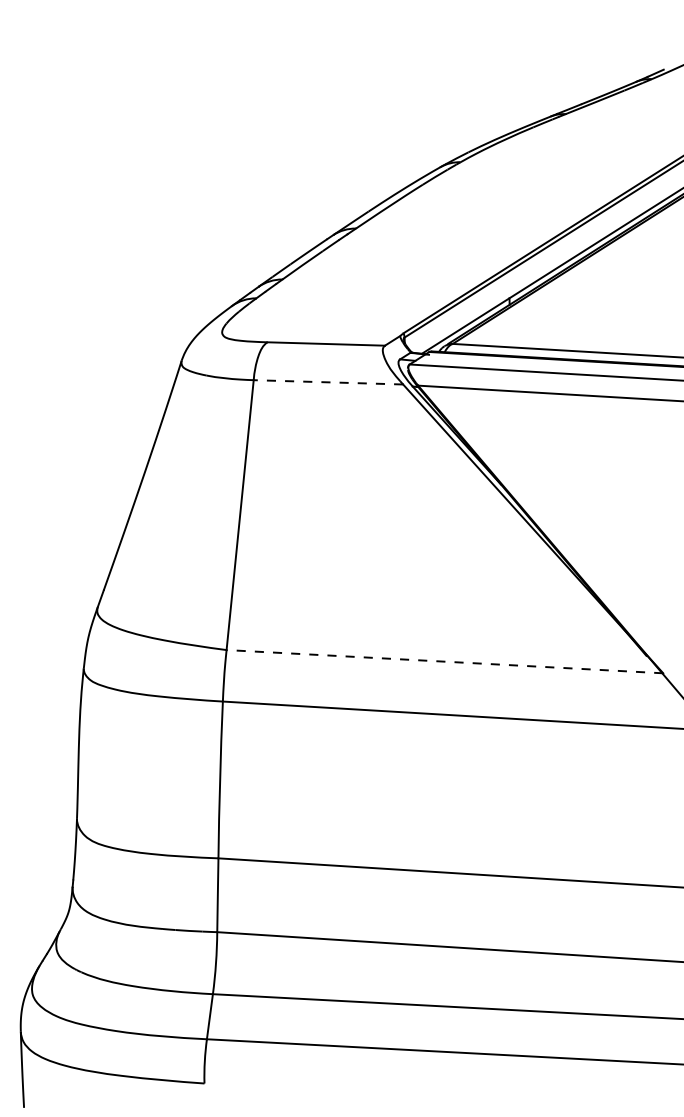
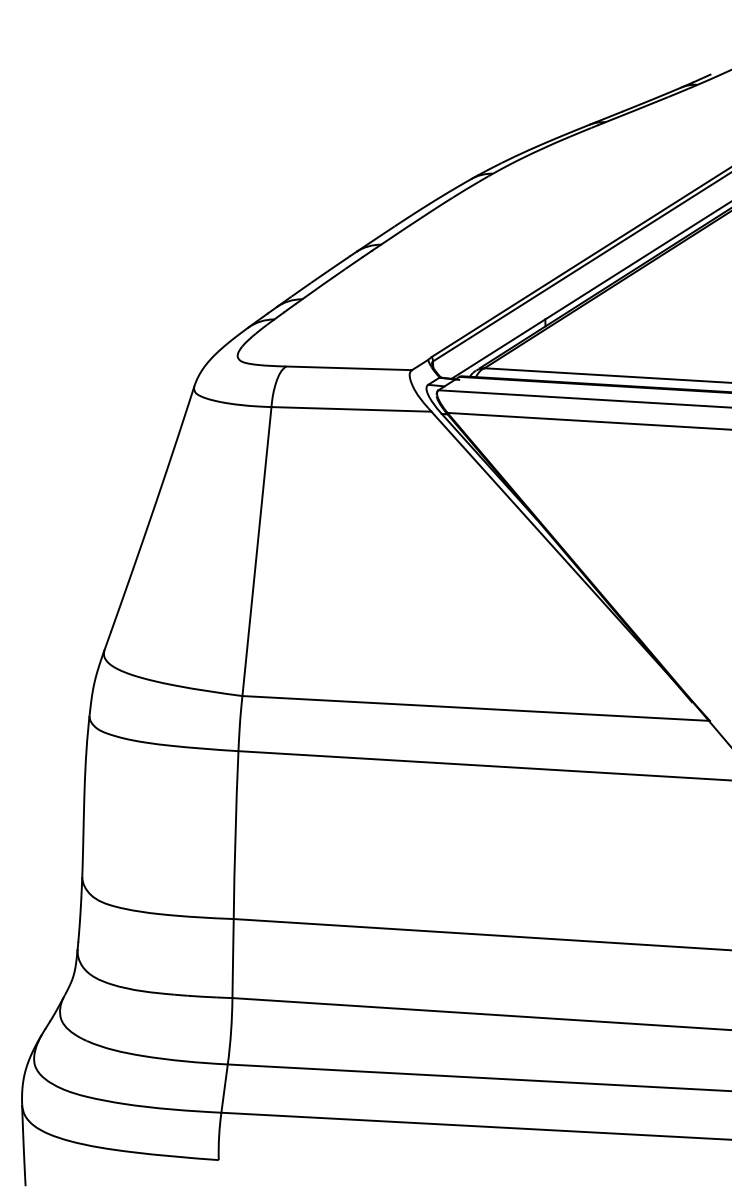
line: (327, 382) -> (350, 409), dashed -> solid
line: (444, 661) -> (475, 708), dashed -> solid

